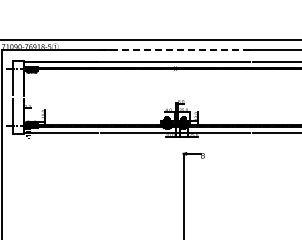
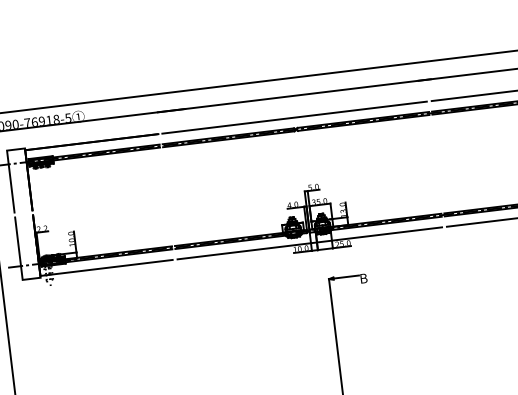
line: (176, 49) -> (293, 95), dashed -> solid

